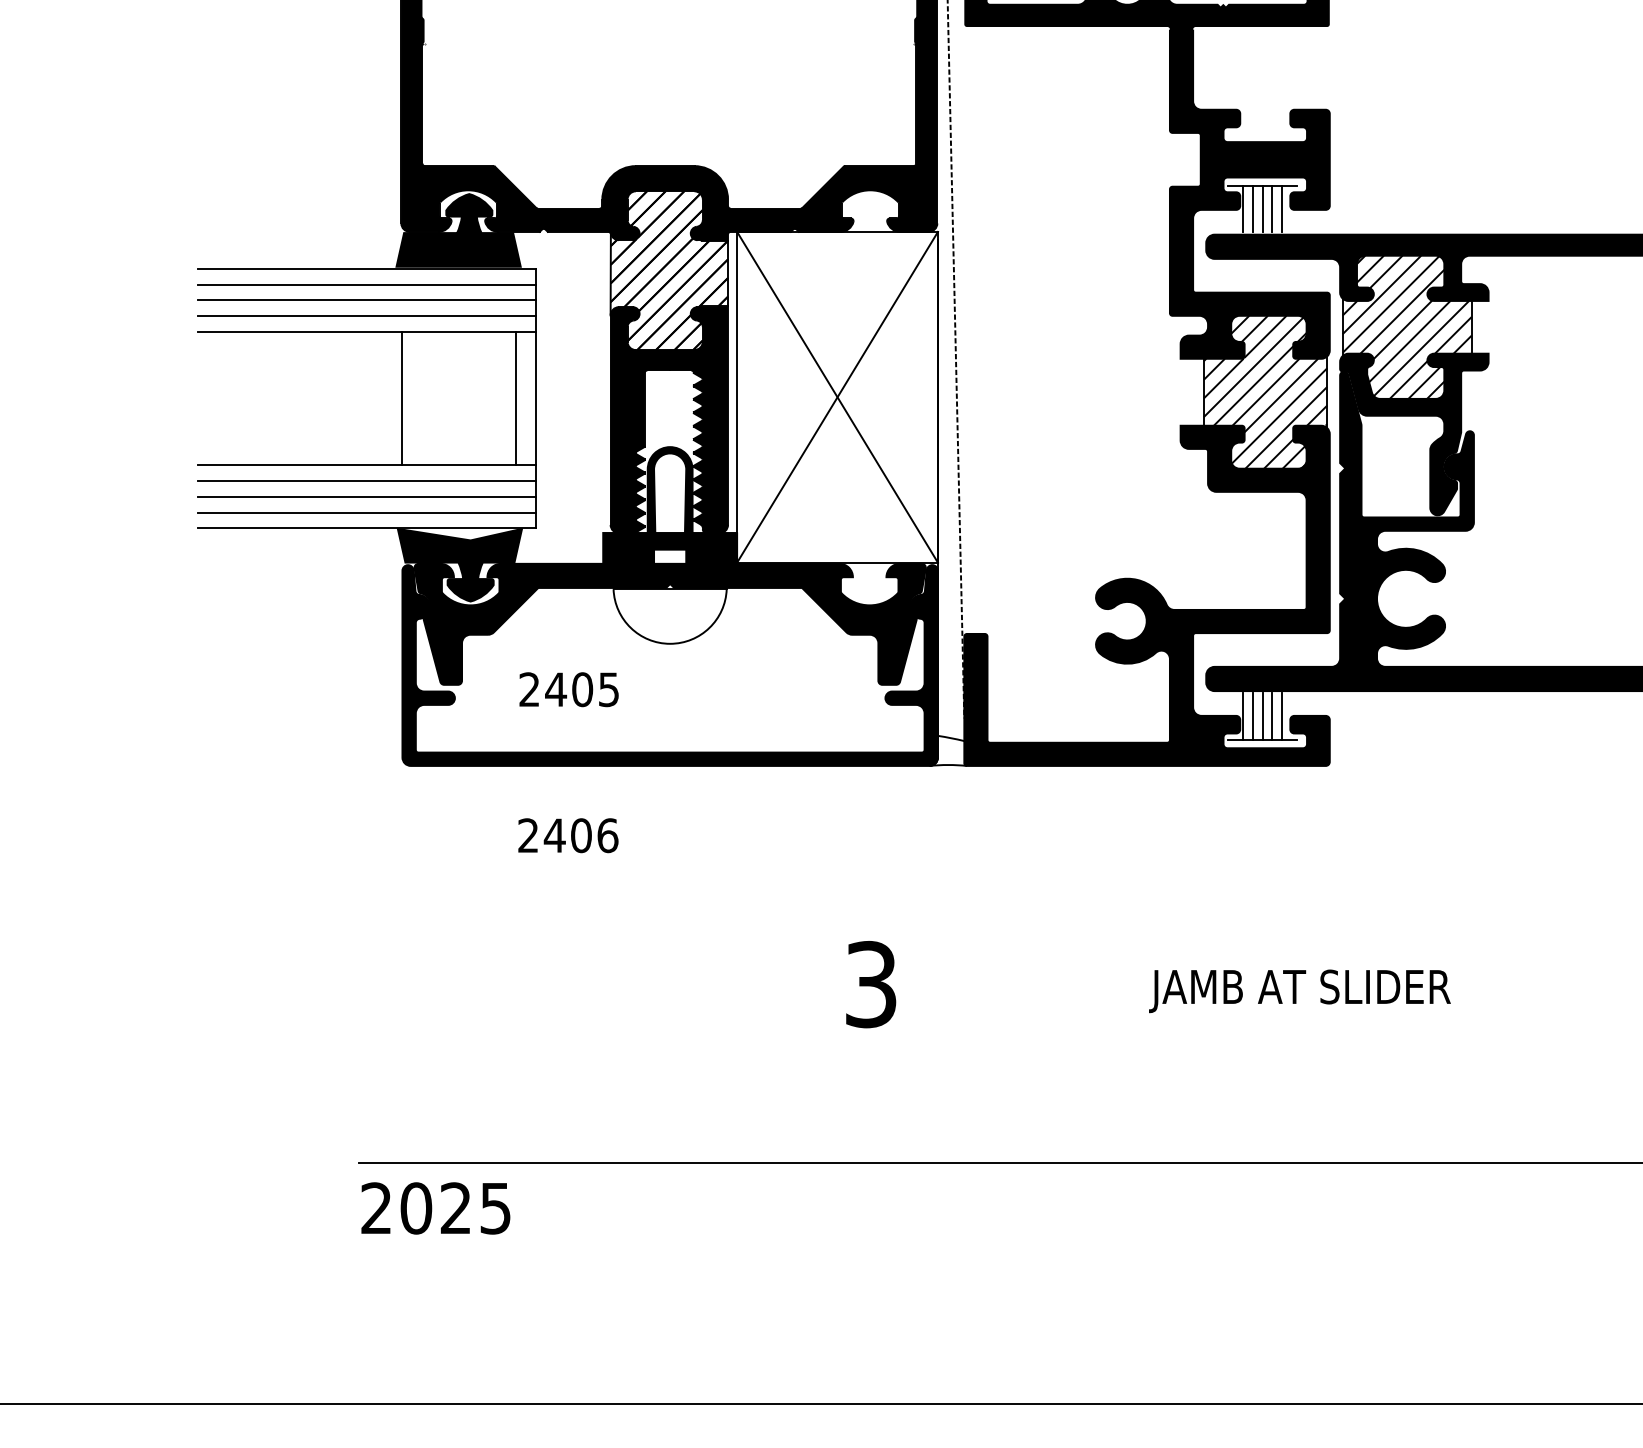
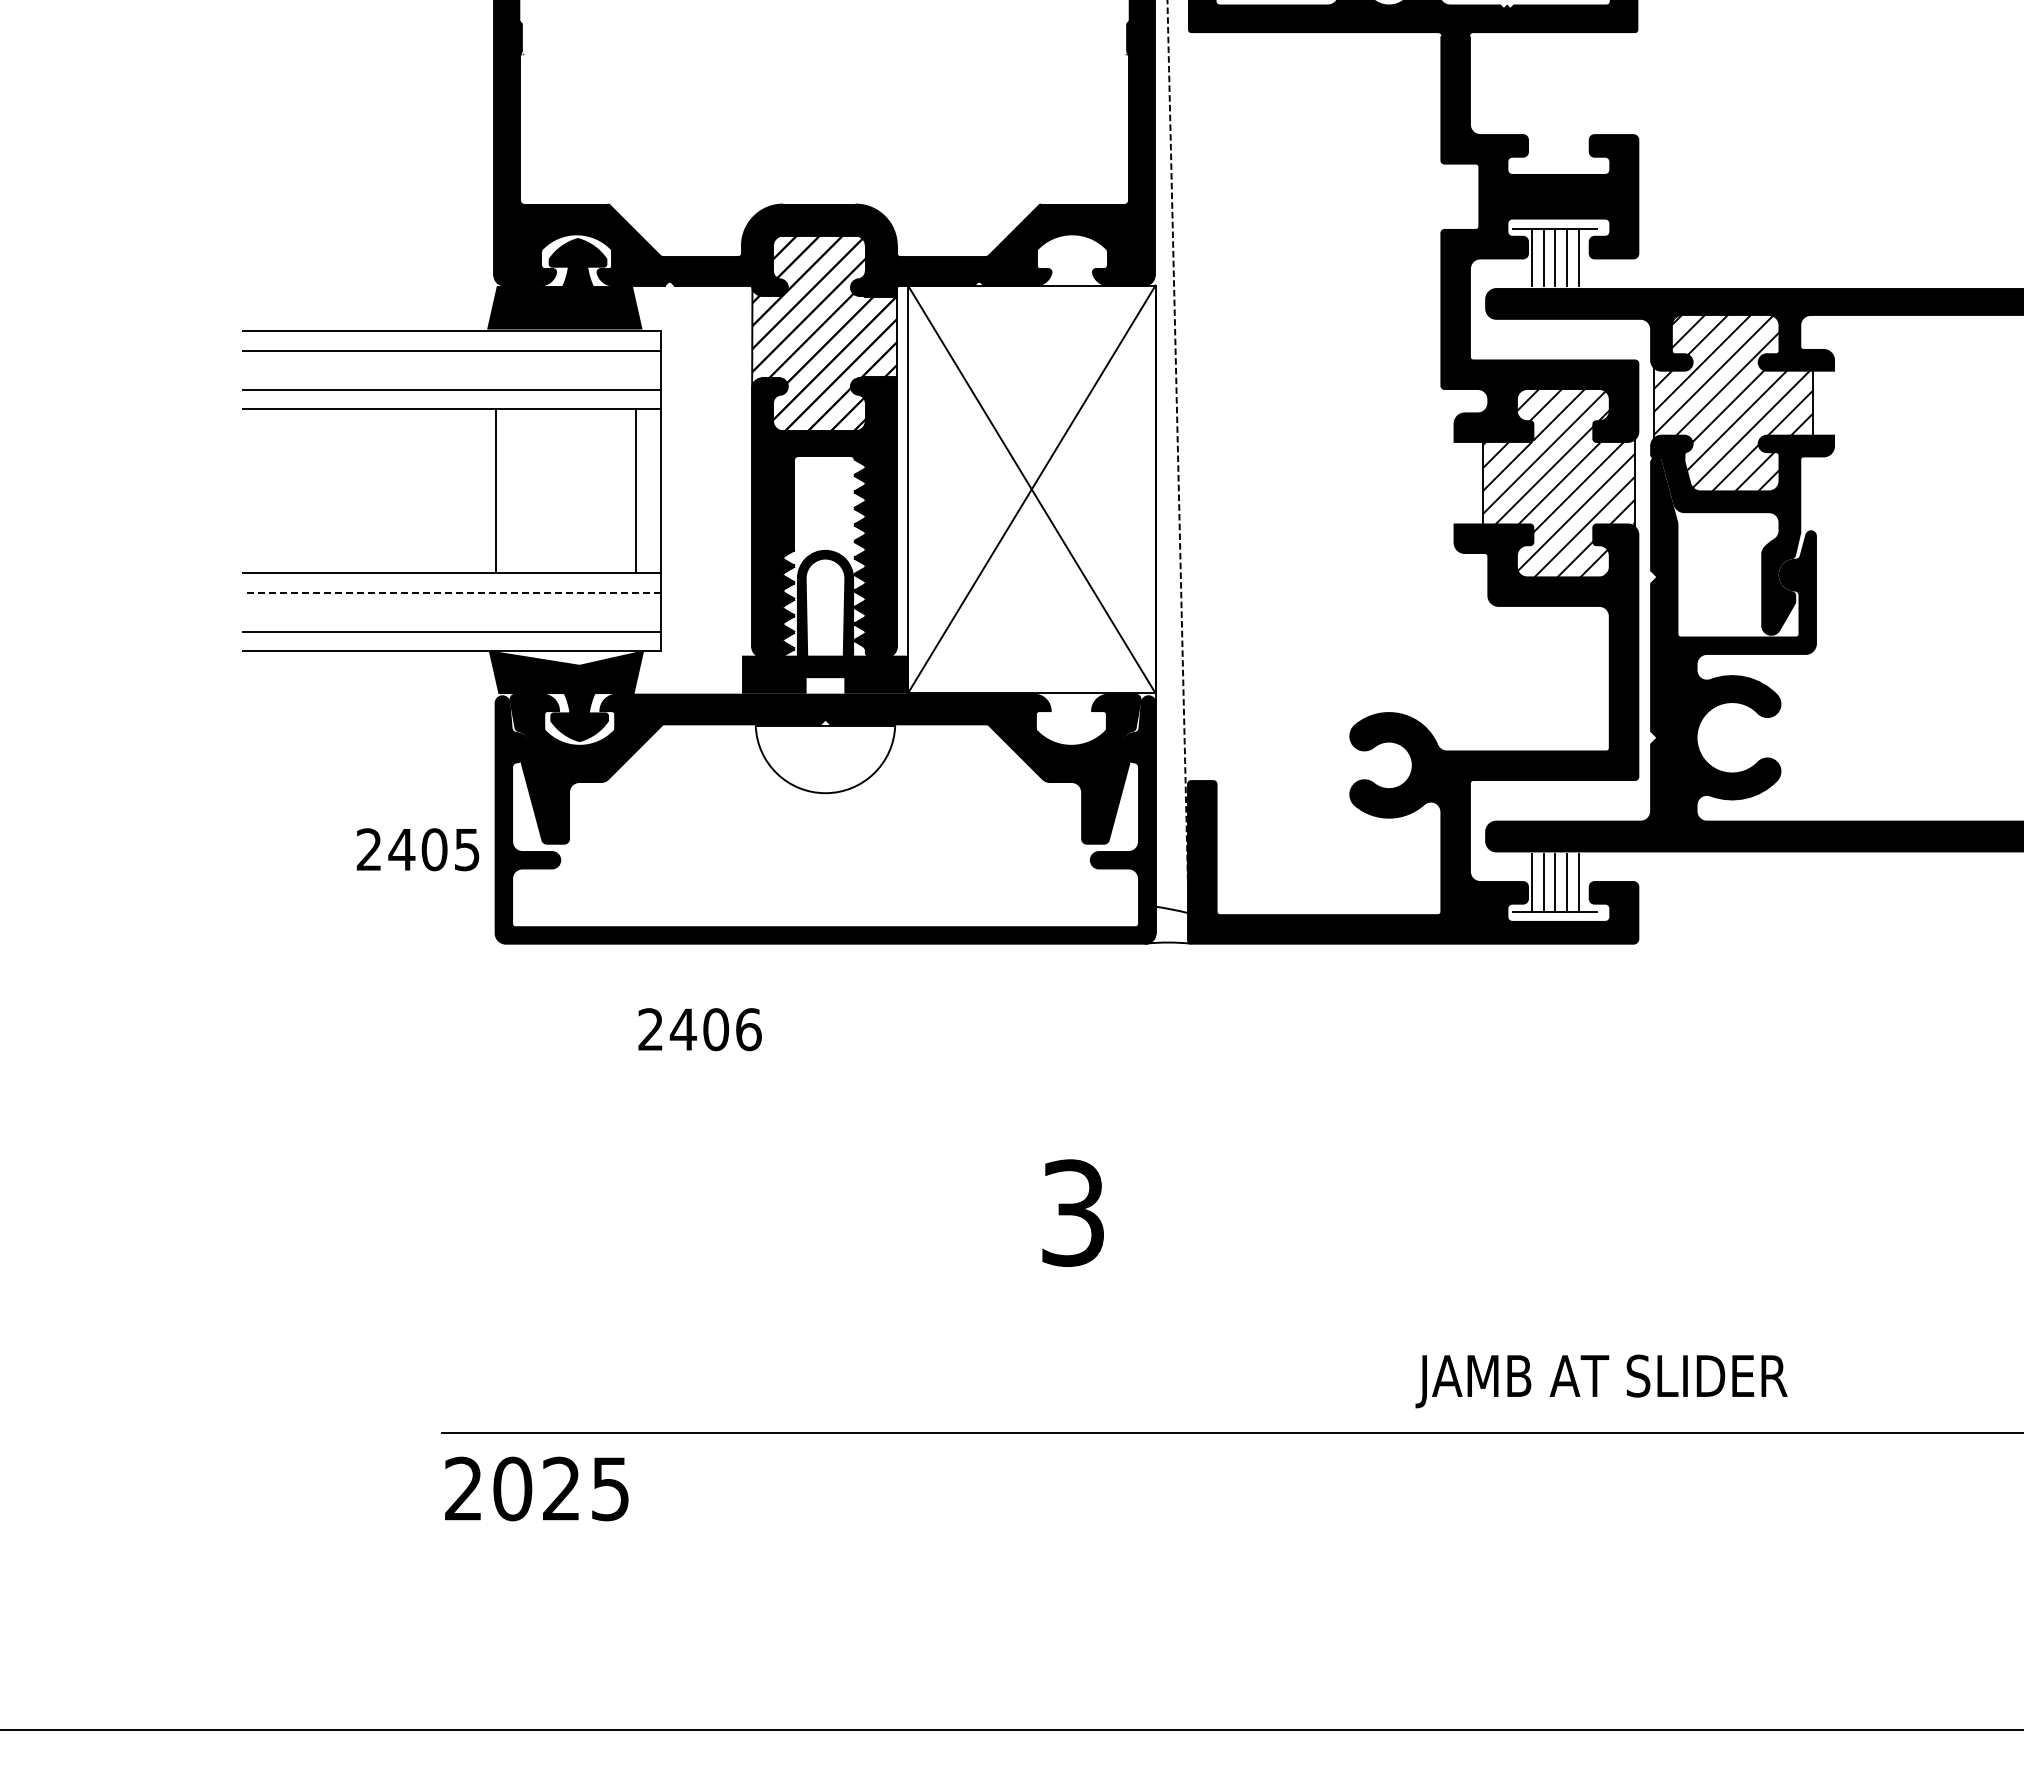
line: (366, 300) -> (451, 370), removed
line: (366, 480) -> (451, 592), solid -> dashed
line: (366, 497) -> (451, 612), removed
text: (569, 689) -> (418, 849), moved
text: (1299, 991) -> (1601, 1381), moved

